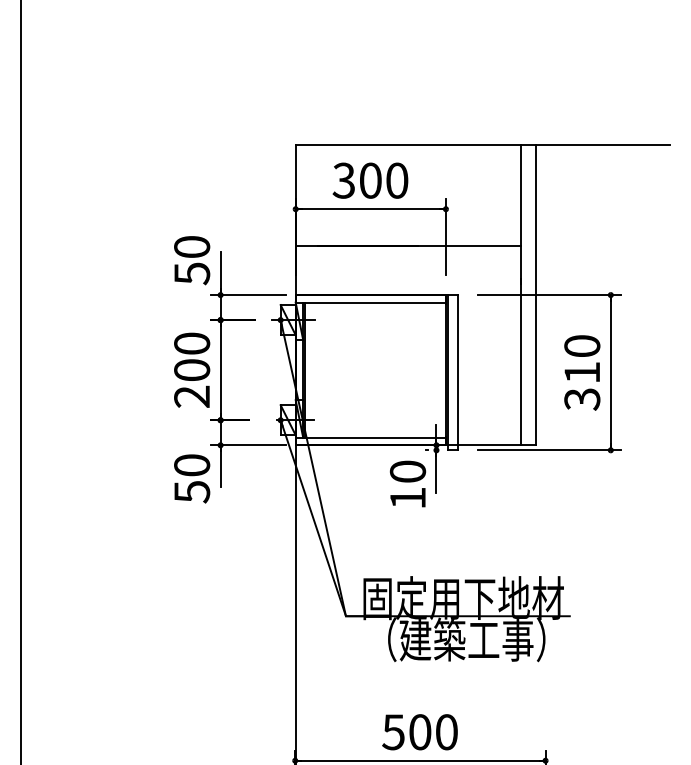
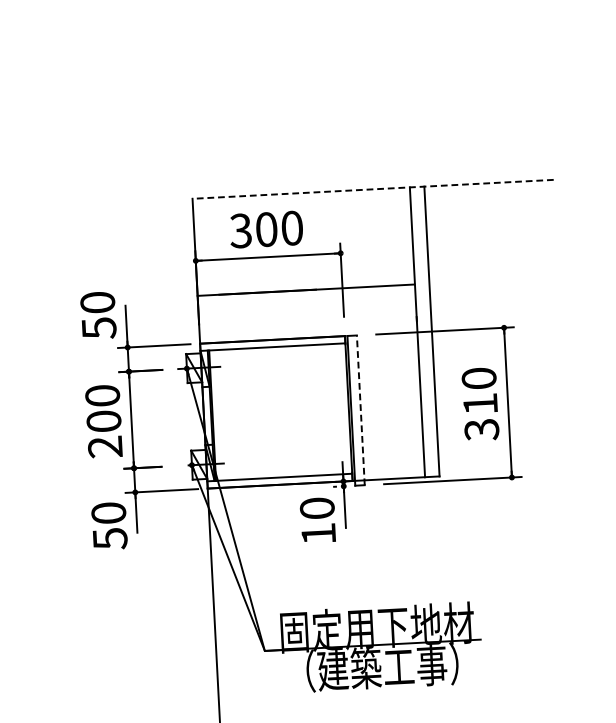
line: (482, 144) -> (372, 189), solid -> dashed
line: (458, 372) -> (361, 410), solid -> dashed

